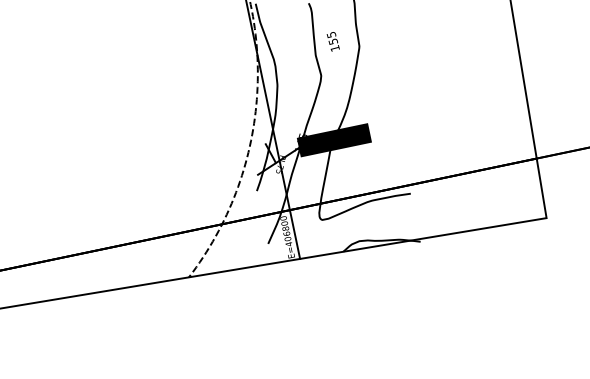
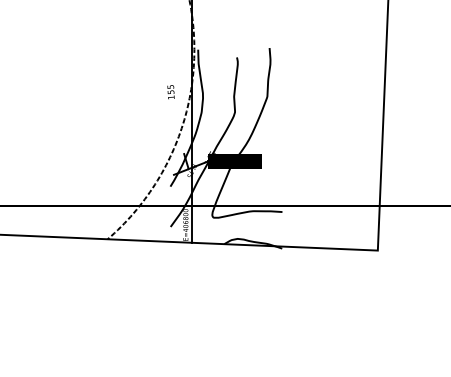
text: (332, 42) -> (170, 92), moved

